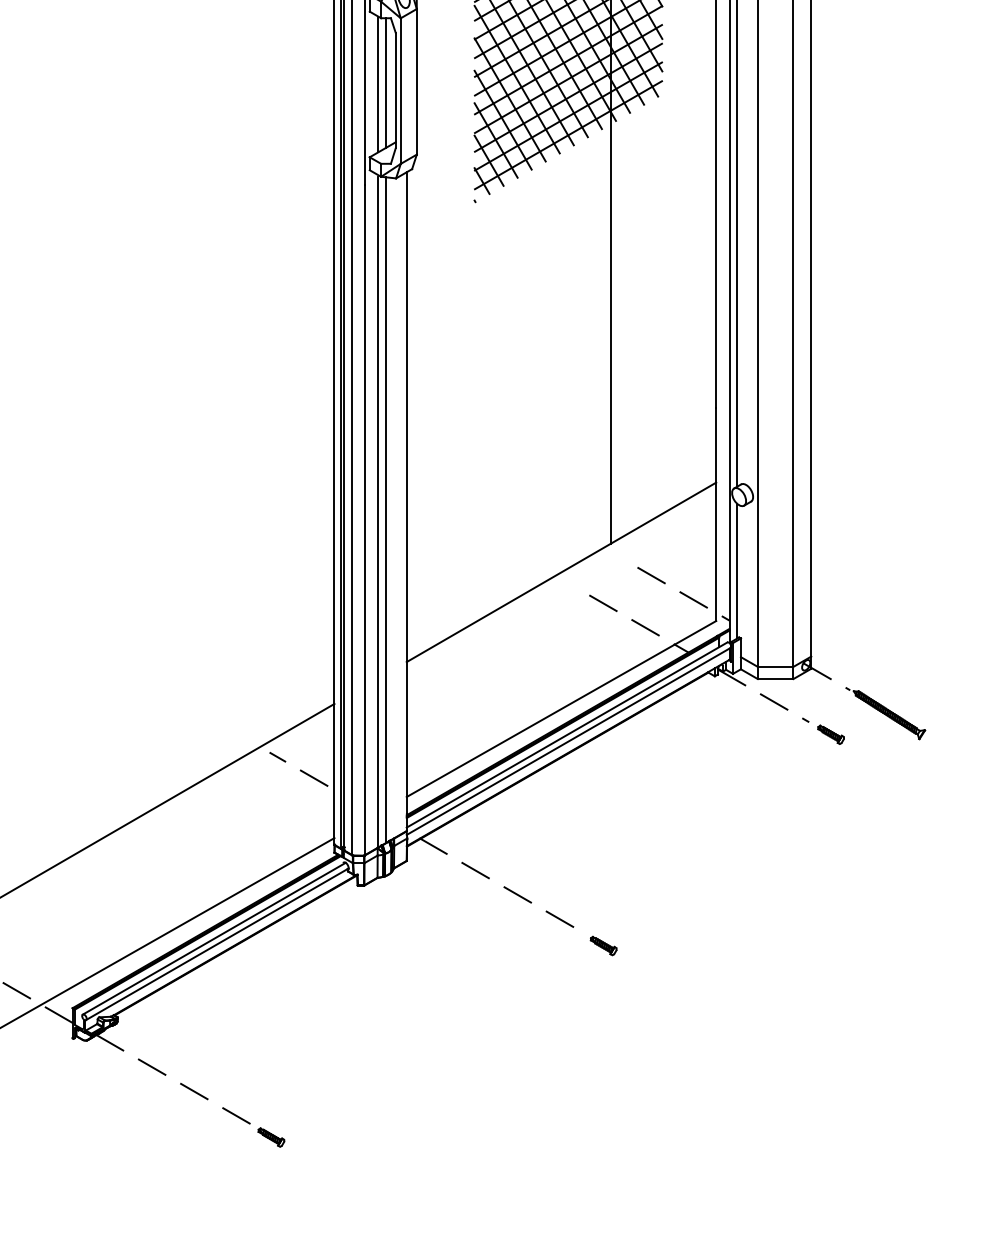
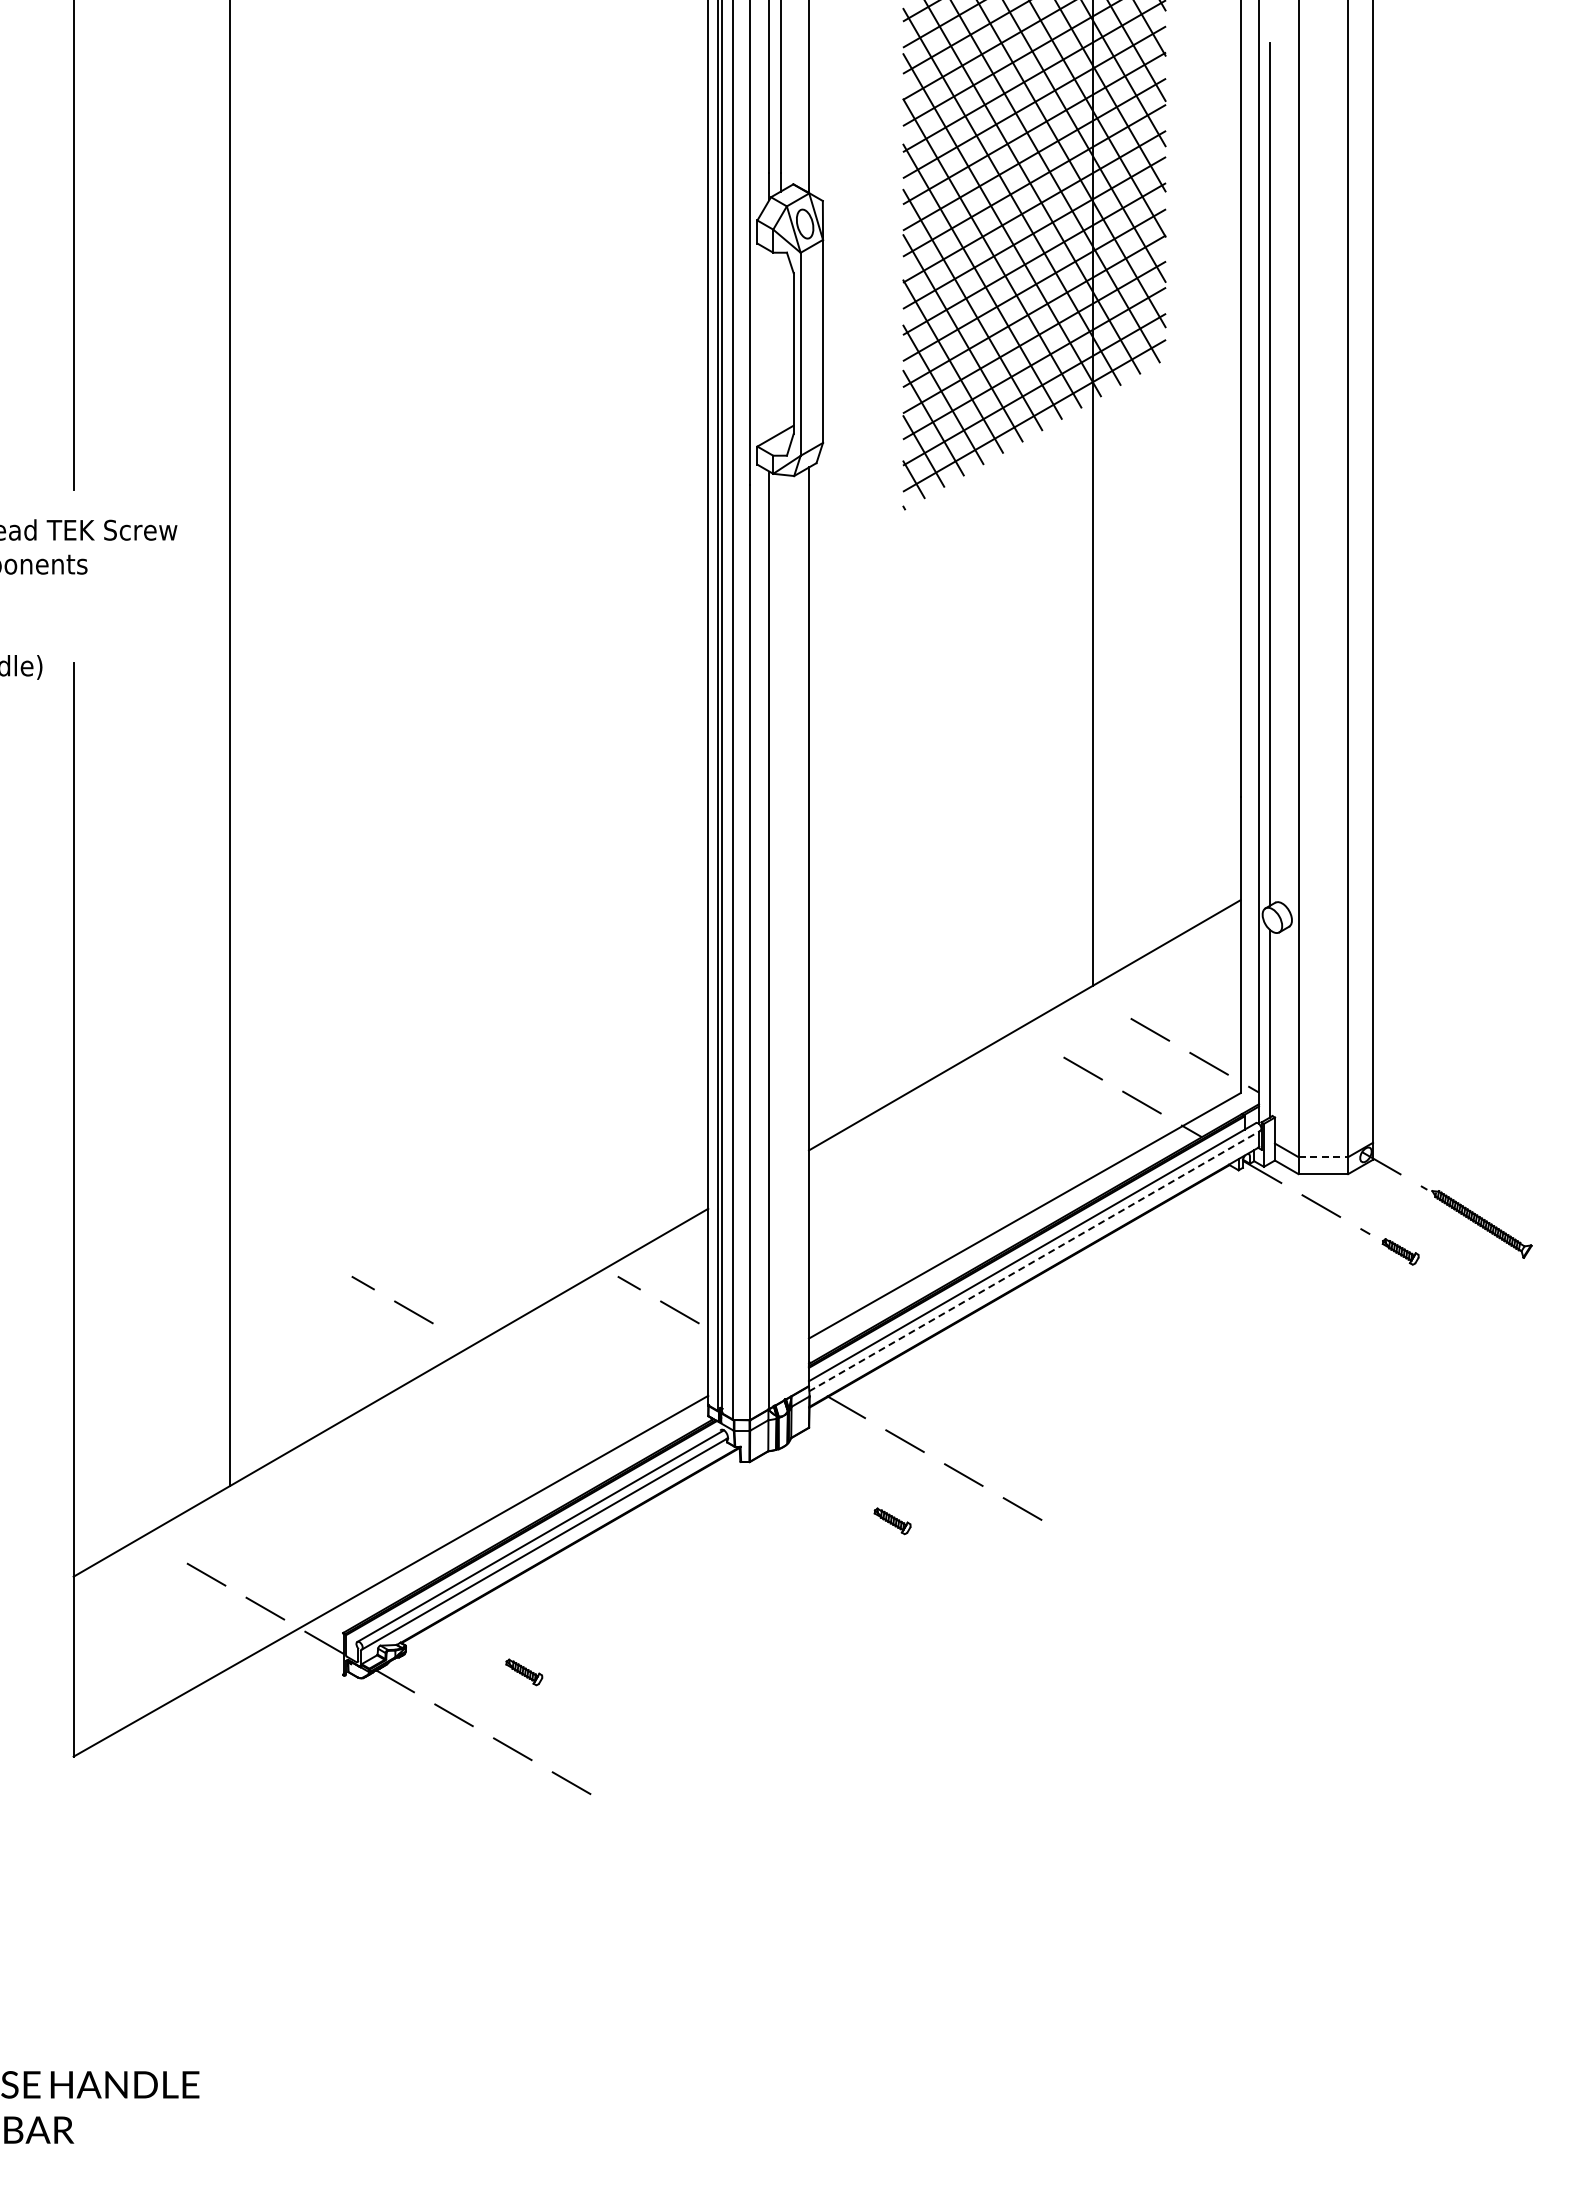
line: (386, 82) -> (780, 342), removed
line: (378, 84) -> (769, 344), removed
line: (386, 510) -> (780, 938), removed
line: (775, 667) -> (1323, 1157), solid -> dashed
line: (568, 741) -> (1034, 1261), solid -> dashed
line: (109, 769) -> (394, 1300), added
part: (603, 946) -> (892, 1521), moved
part: (271, 1137) -> (524, 1672), moved

